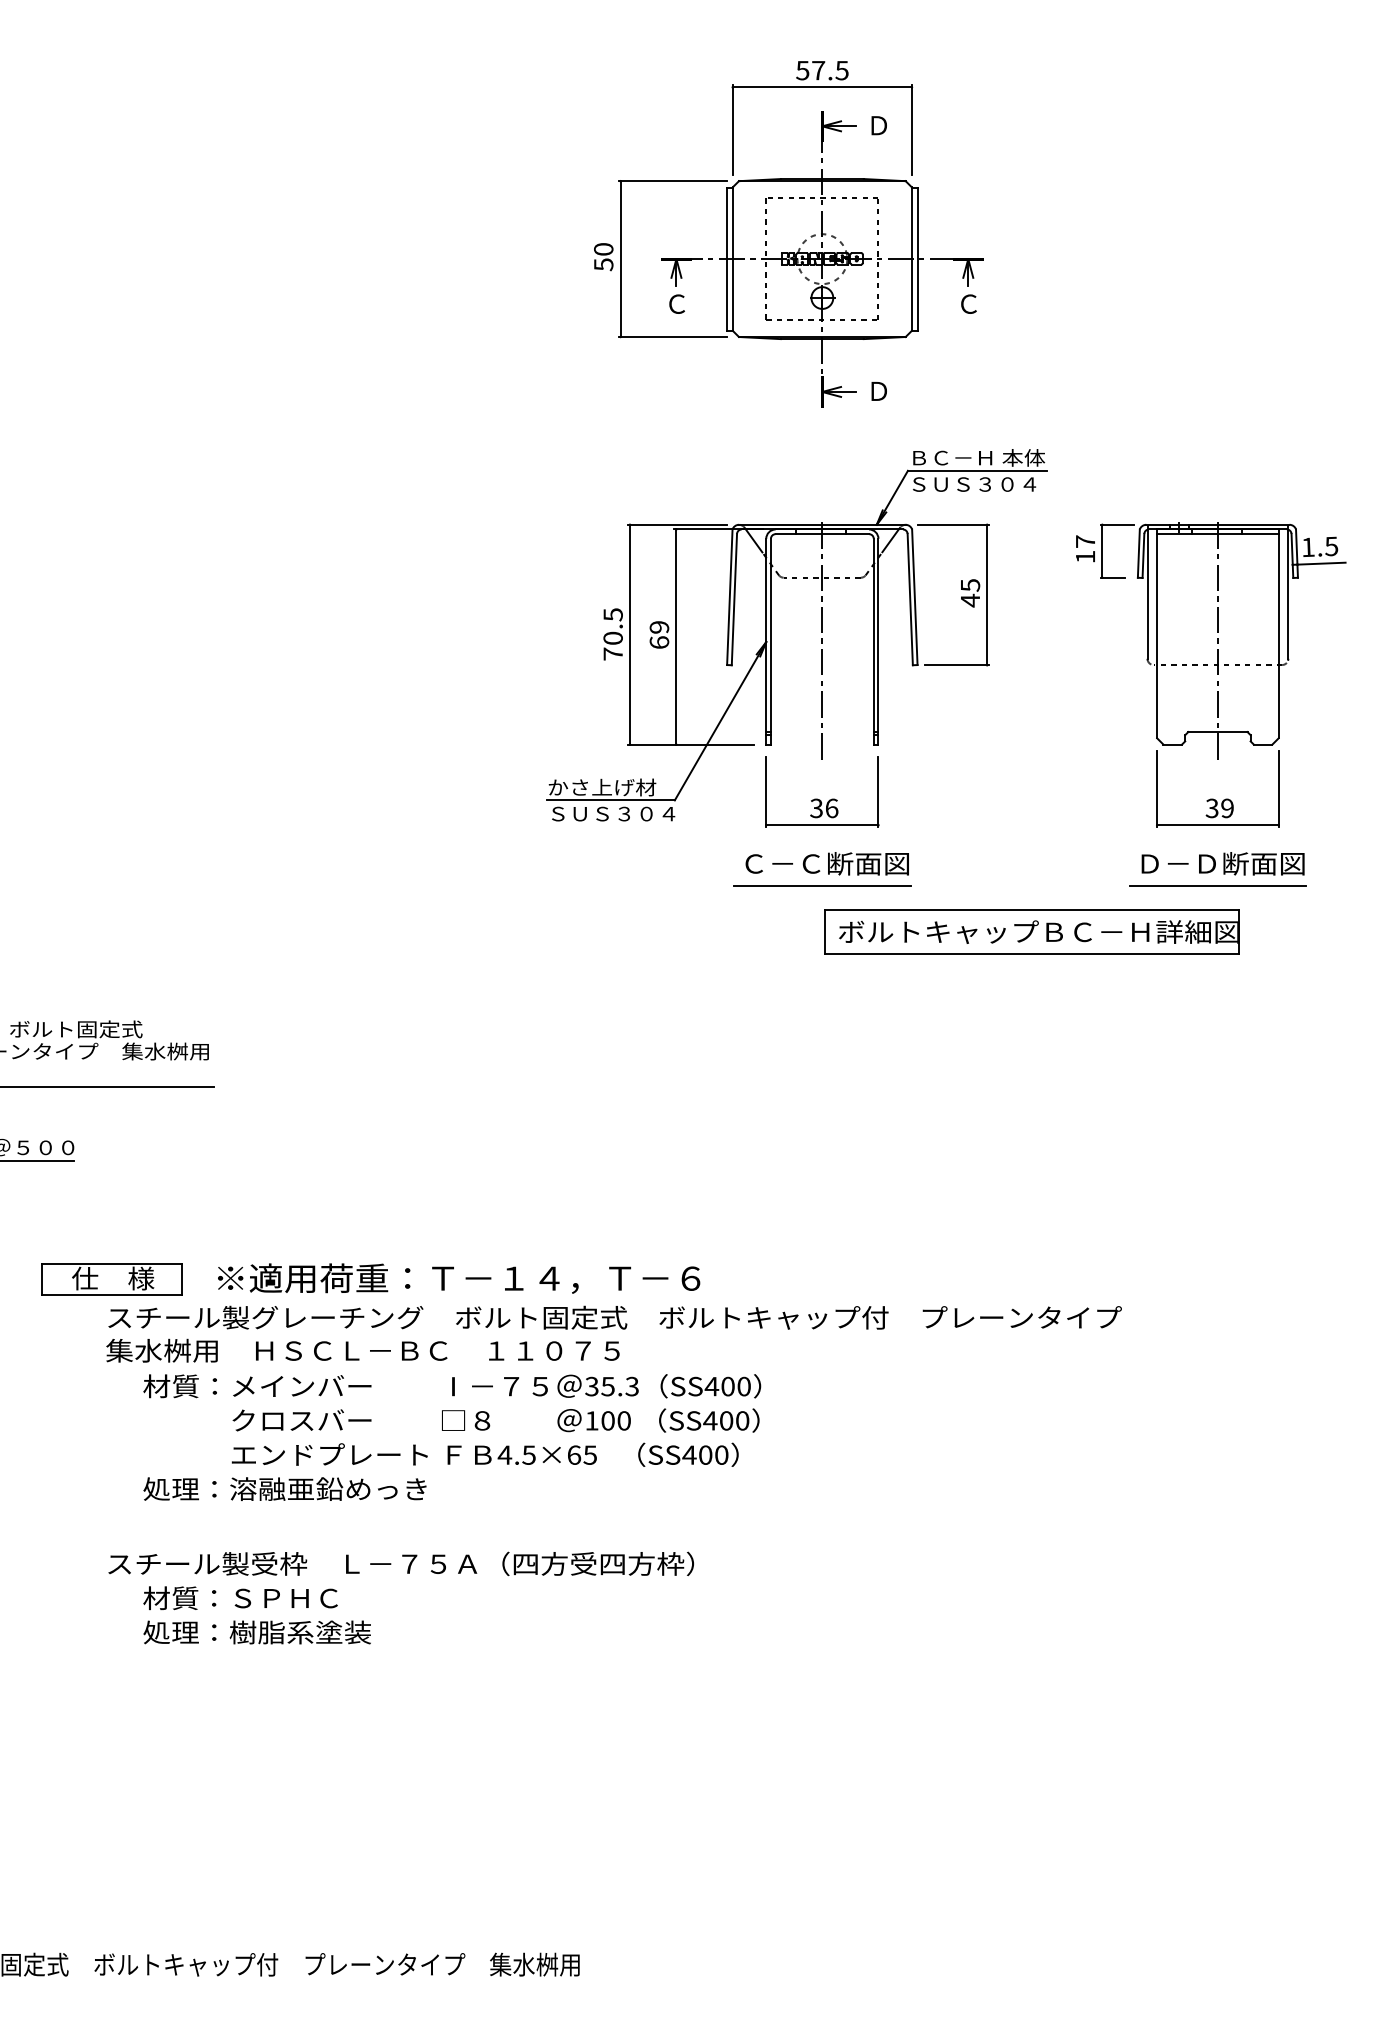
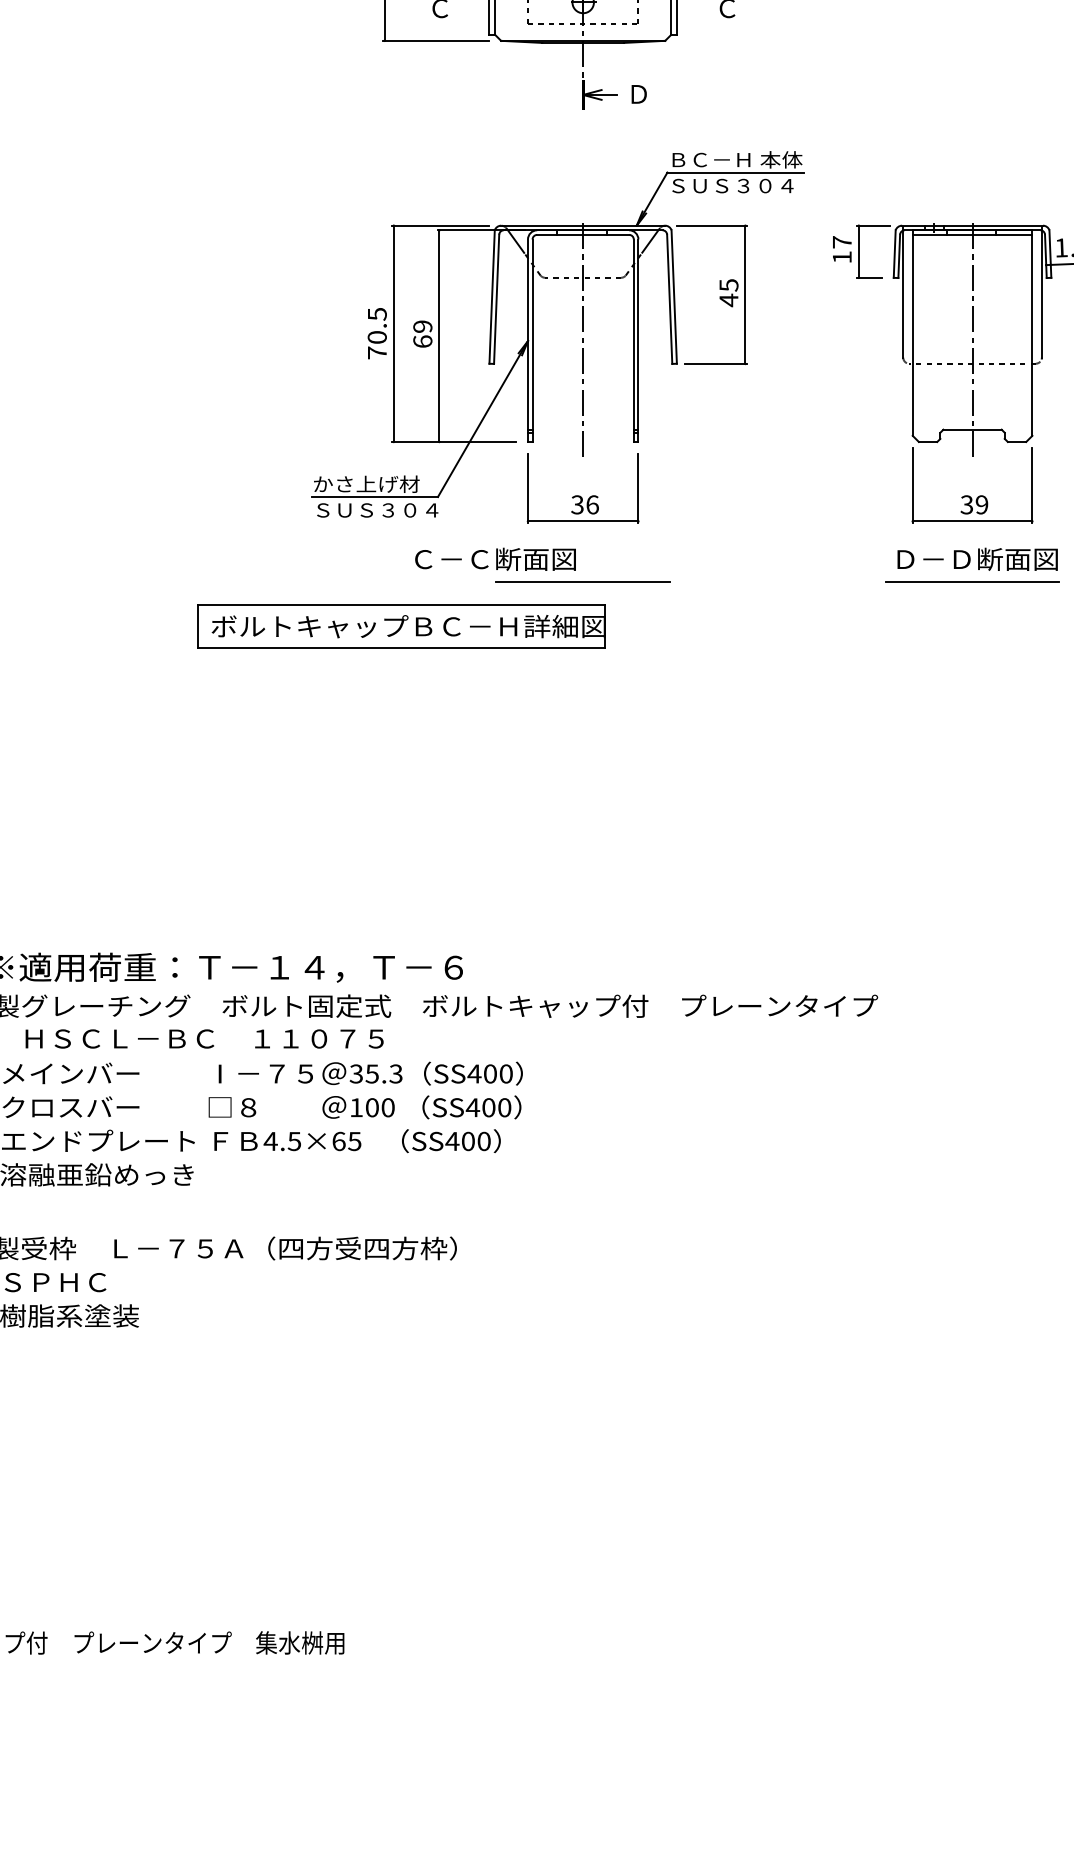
text: (826, 863) -> (494, 559), moved
part: (1031, 931) -> (401, 626), moved

